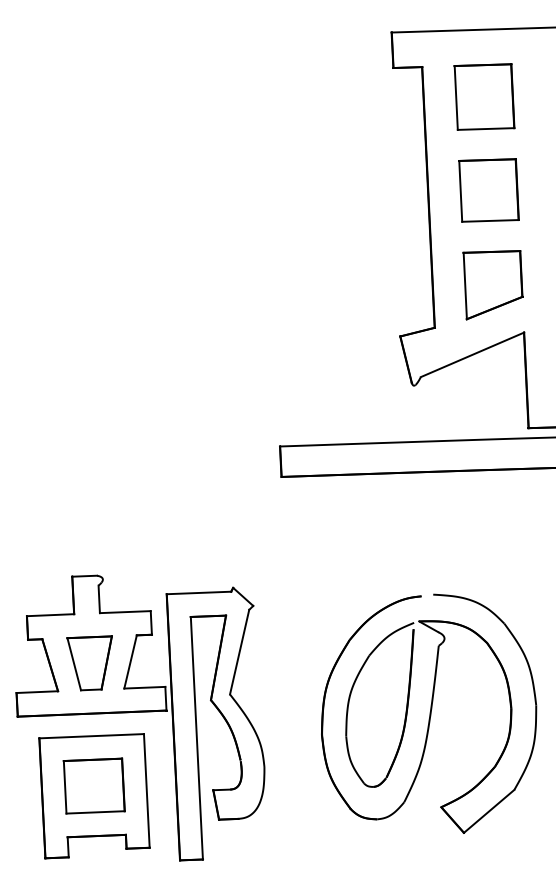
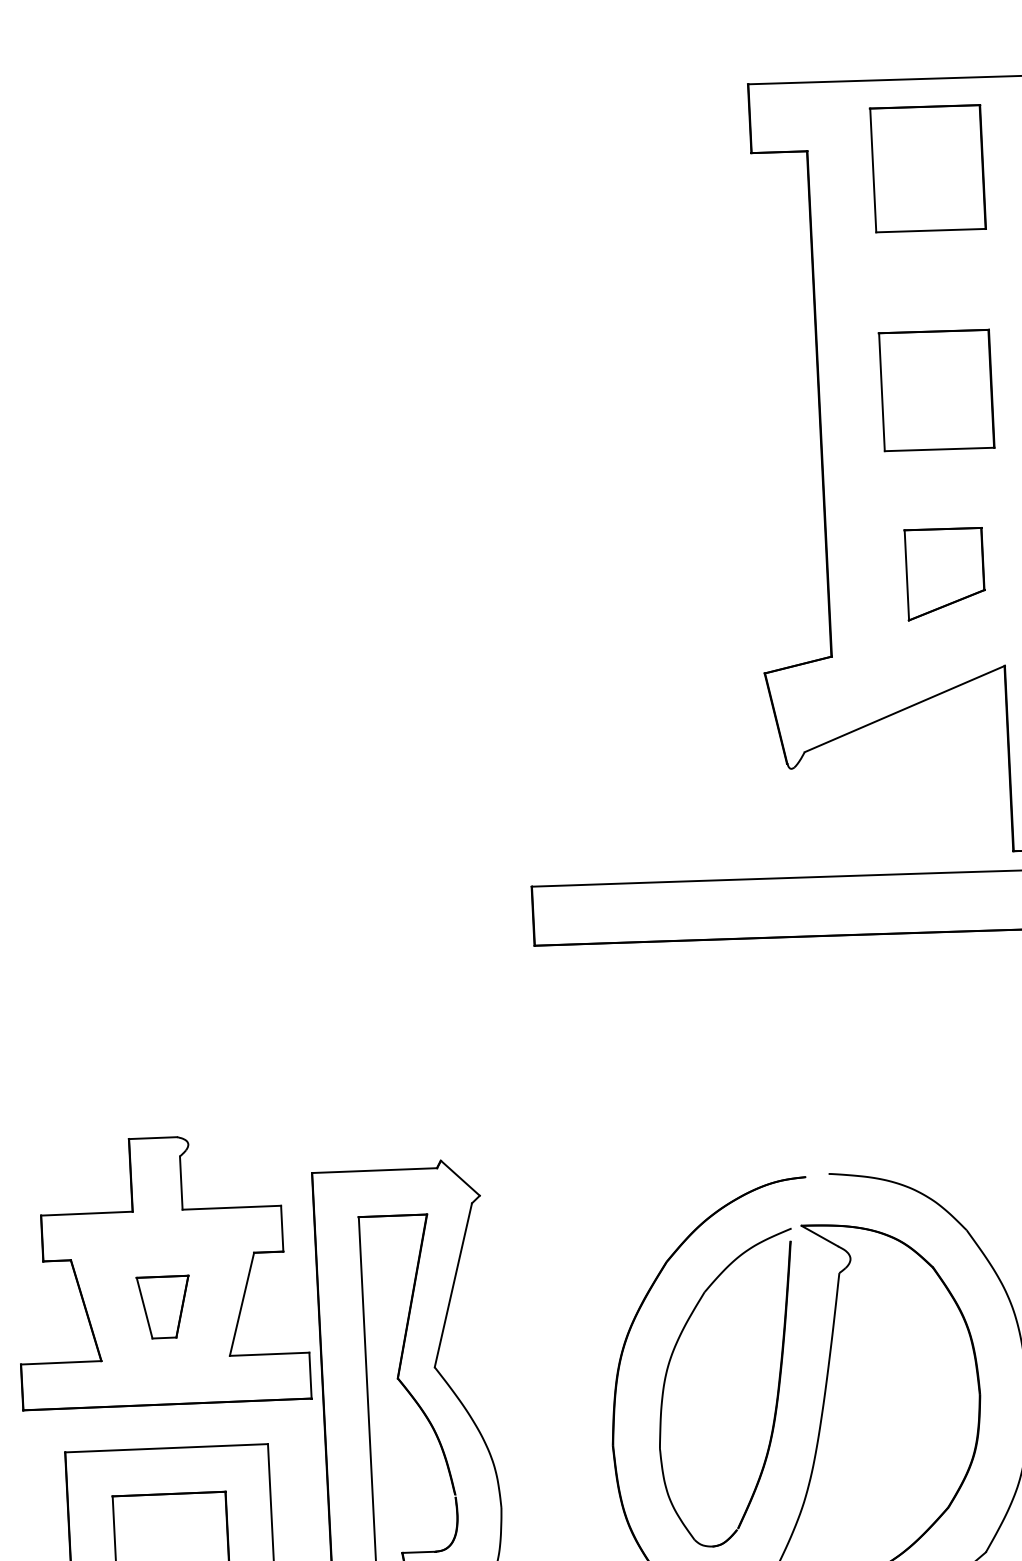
part: (484, 96) -> (928, 167), moved
part: (492, 285) -> (943, 574), size x0.7
part: (89, 663) -> (162, 1307), size x0.6

